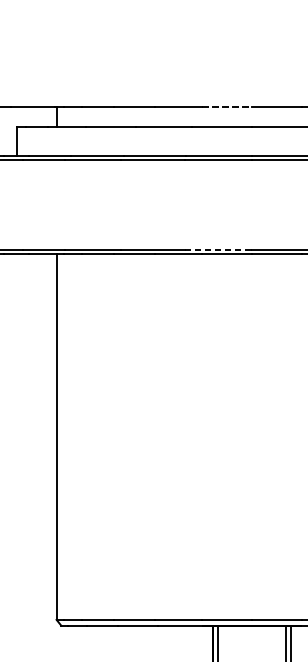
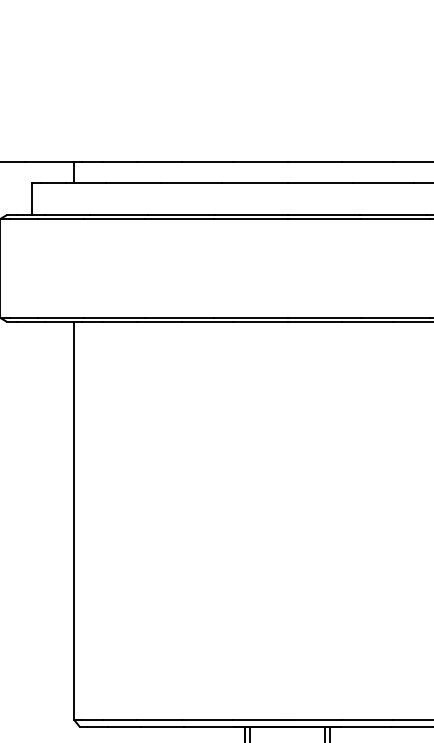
line: (227, 107) -> (260, 161), dashed -> solid
line: (218, 250) -> (250, 317), dashed -> solid

